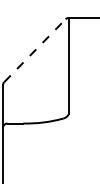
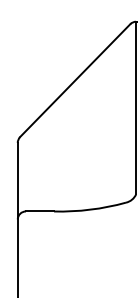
line: (35, 50) -> (76, 80), dashed -> solid

